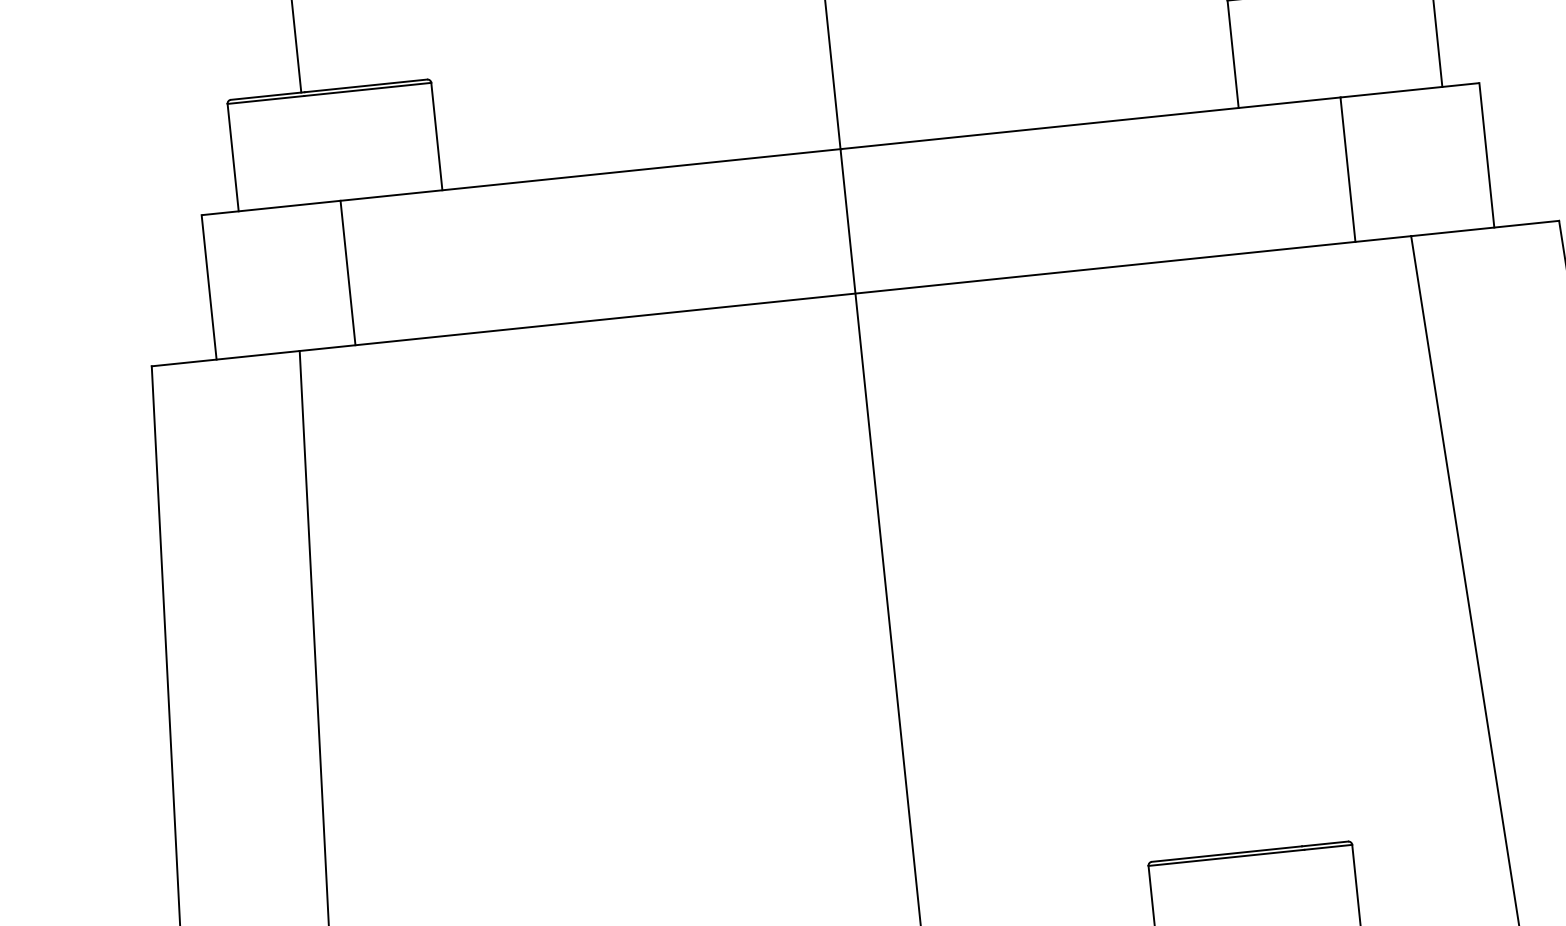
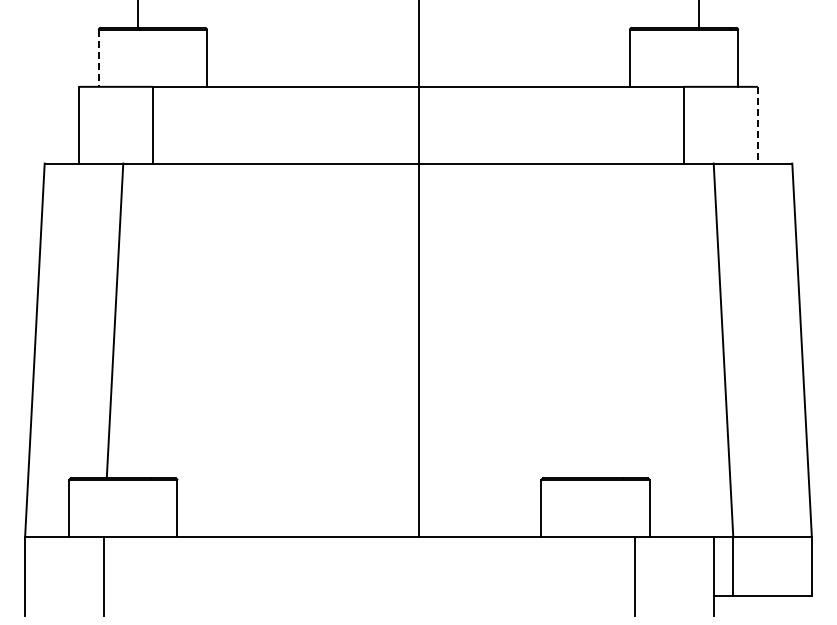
line: (1486, 155) -> (757, 125), solid -> dashed
line: (232, 158) -> (98, 58), solid -> dashed

